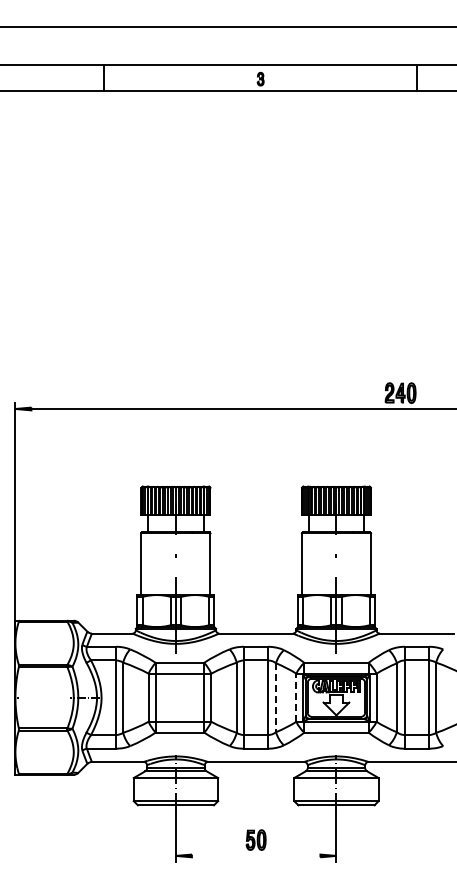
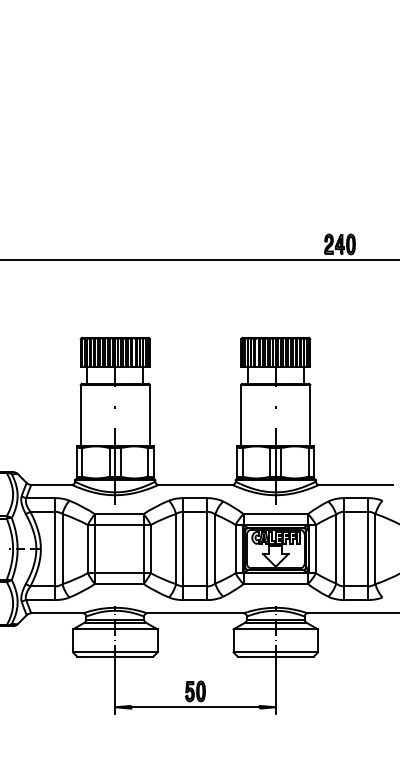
line: (296, 697) -> (235, 548), dashed -> solid
line: (275, 698) -> (214, 549), dashed -> solid
line: (255, 855) -> (194, 706), added

